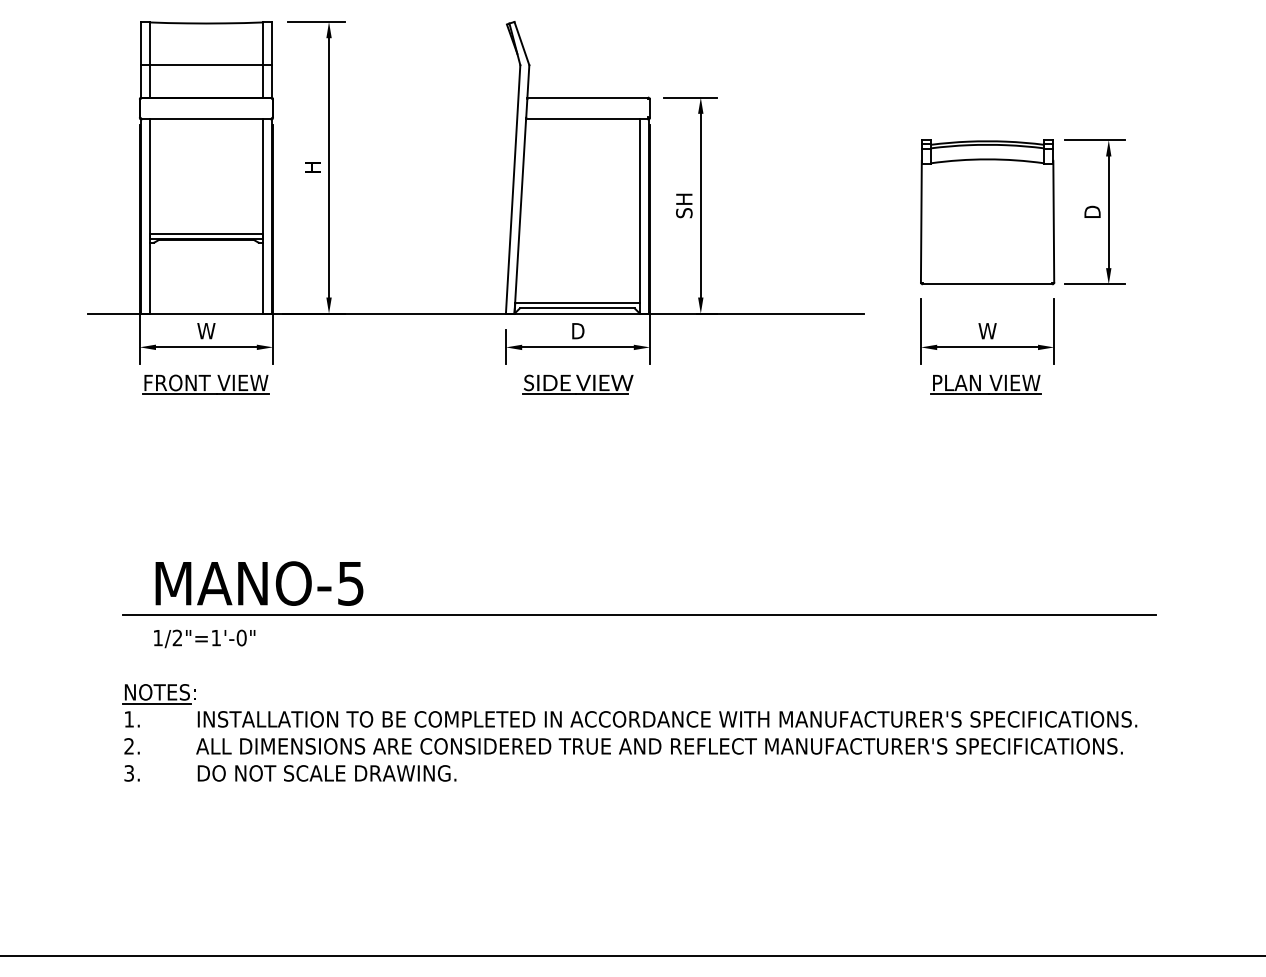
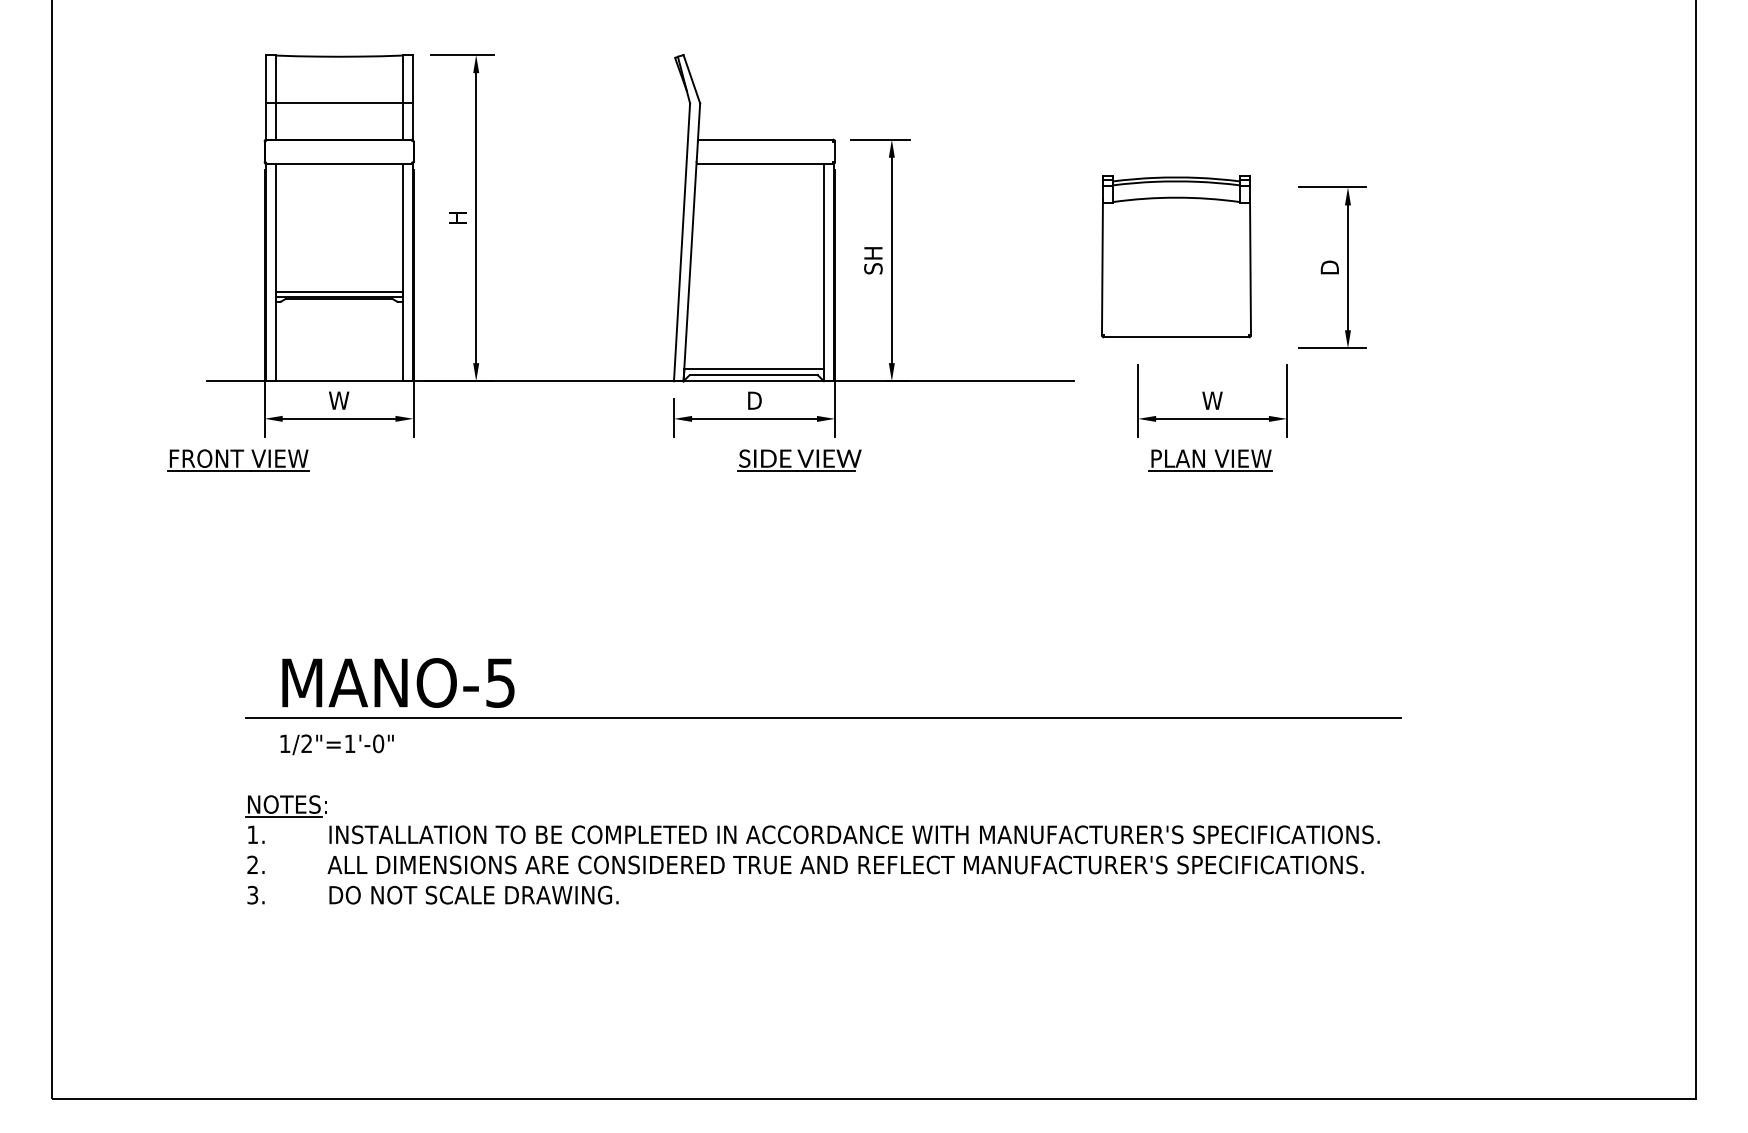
part: (987, 211) -> (1176, 256), moved
part: (205, 384) -> (238, 460), moved
part: (577, 384) -> (799, 460), moved

